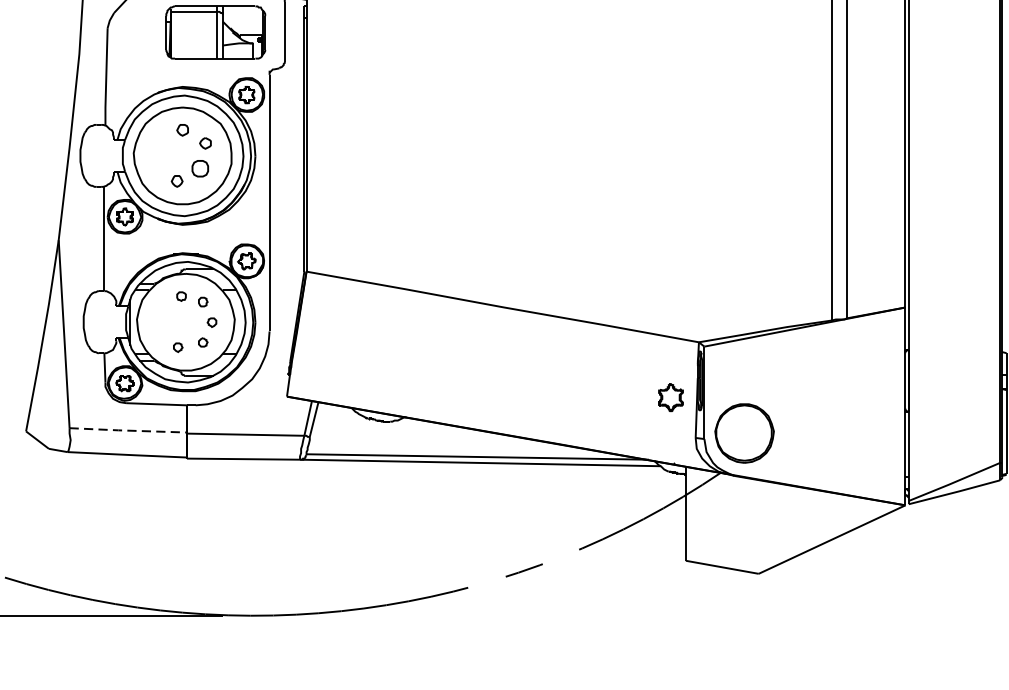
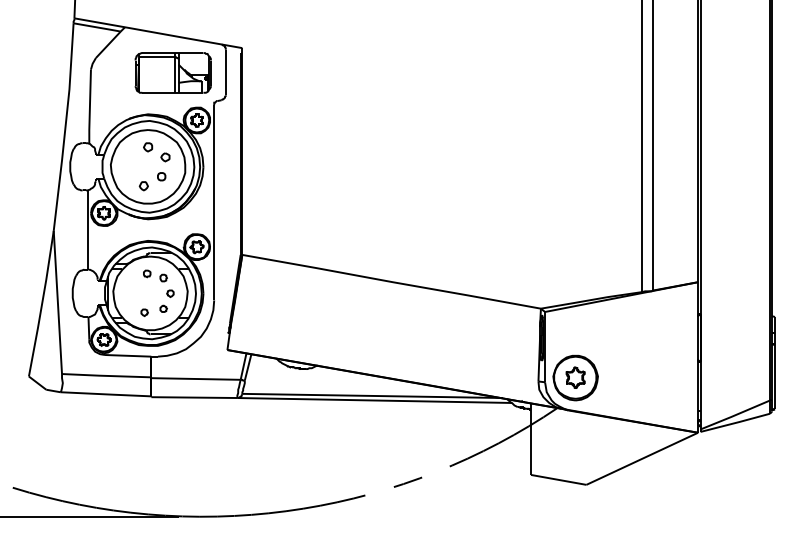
part: (200, 168) -> (161, 176), size x0.62
part: (670, 397) -> (575, 377), moved
line: (128, 430) -> (106, 375), dashed -> solid

